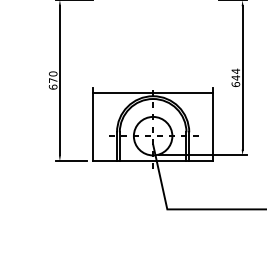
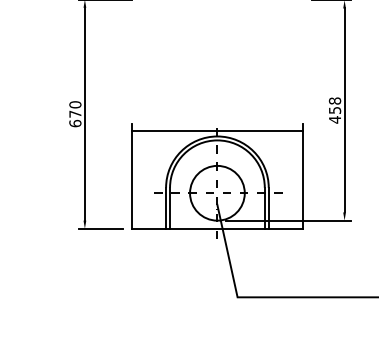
text: (235, 77) -> (334, 110), 644 -> 458

